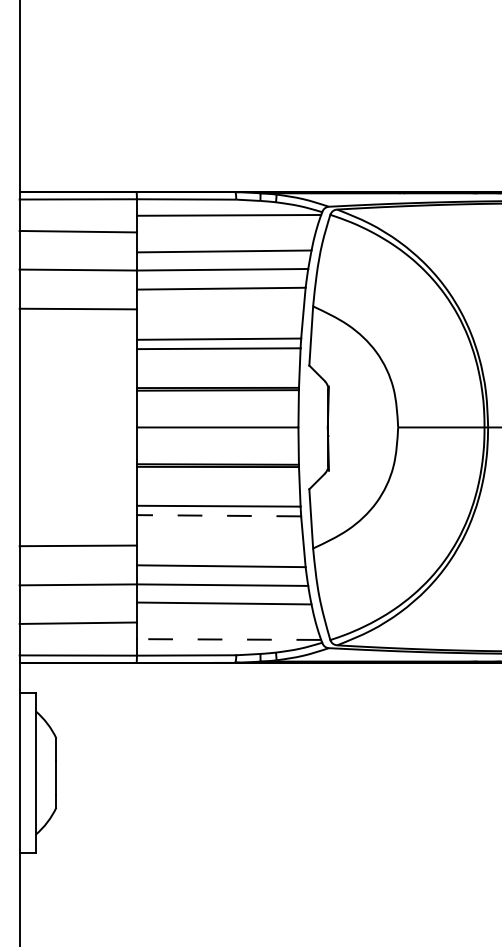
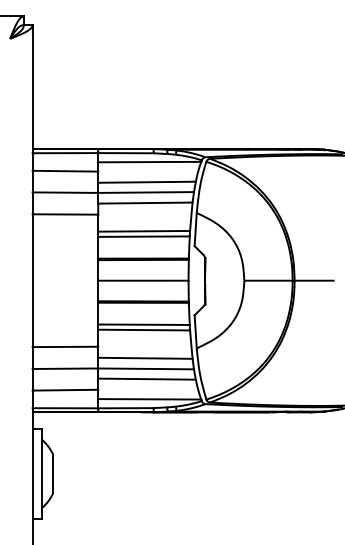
line: (219, 516) -> (144, 330), dashed -> solid
line: (228, 639) -> (149, 399), dashed -> solid

